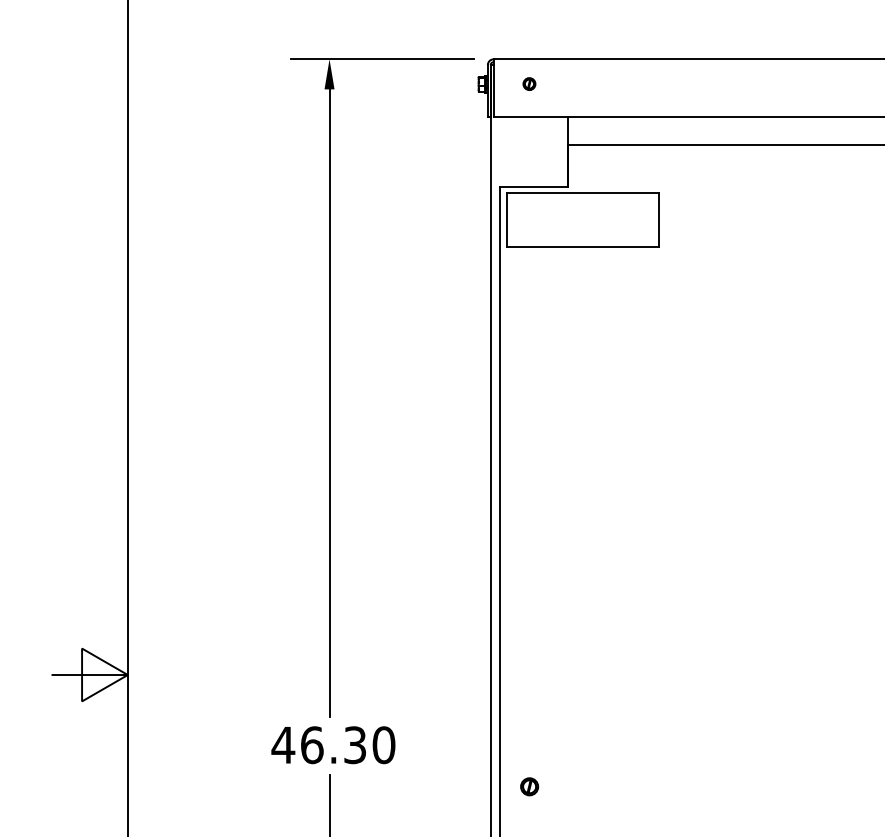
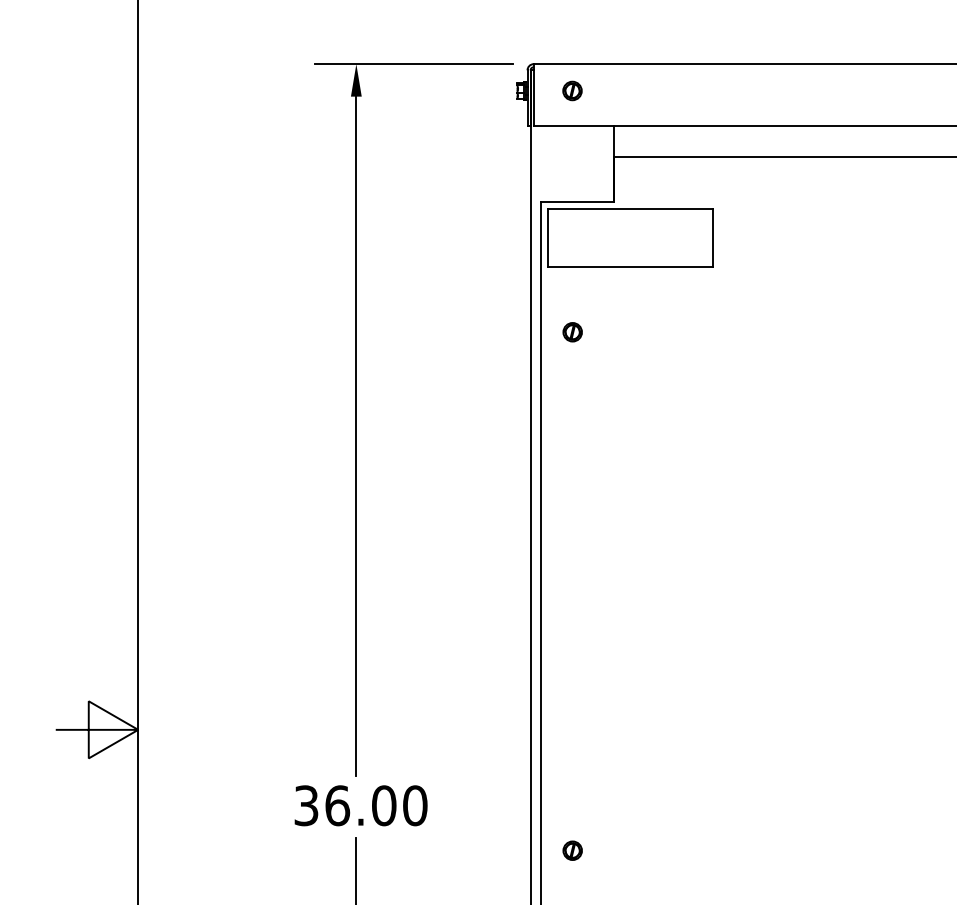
part: (529, 83) -> (572, 90), size x1.43
part: (529, 306) -> (572, 331), added
text: (318, 745) -> (344, 806), 46.30 -> 36.00

